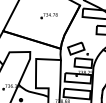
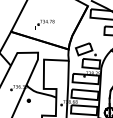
part: (47, 17) -> (44, 24), moved

